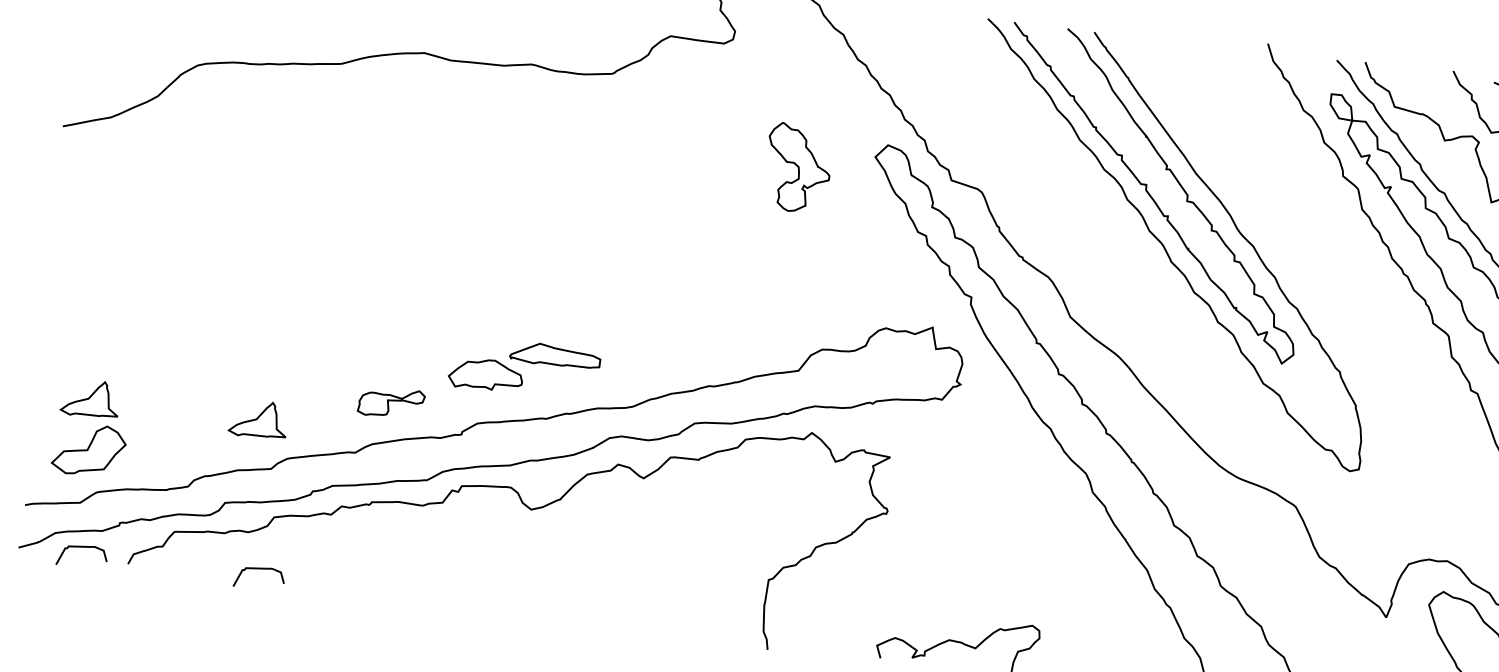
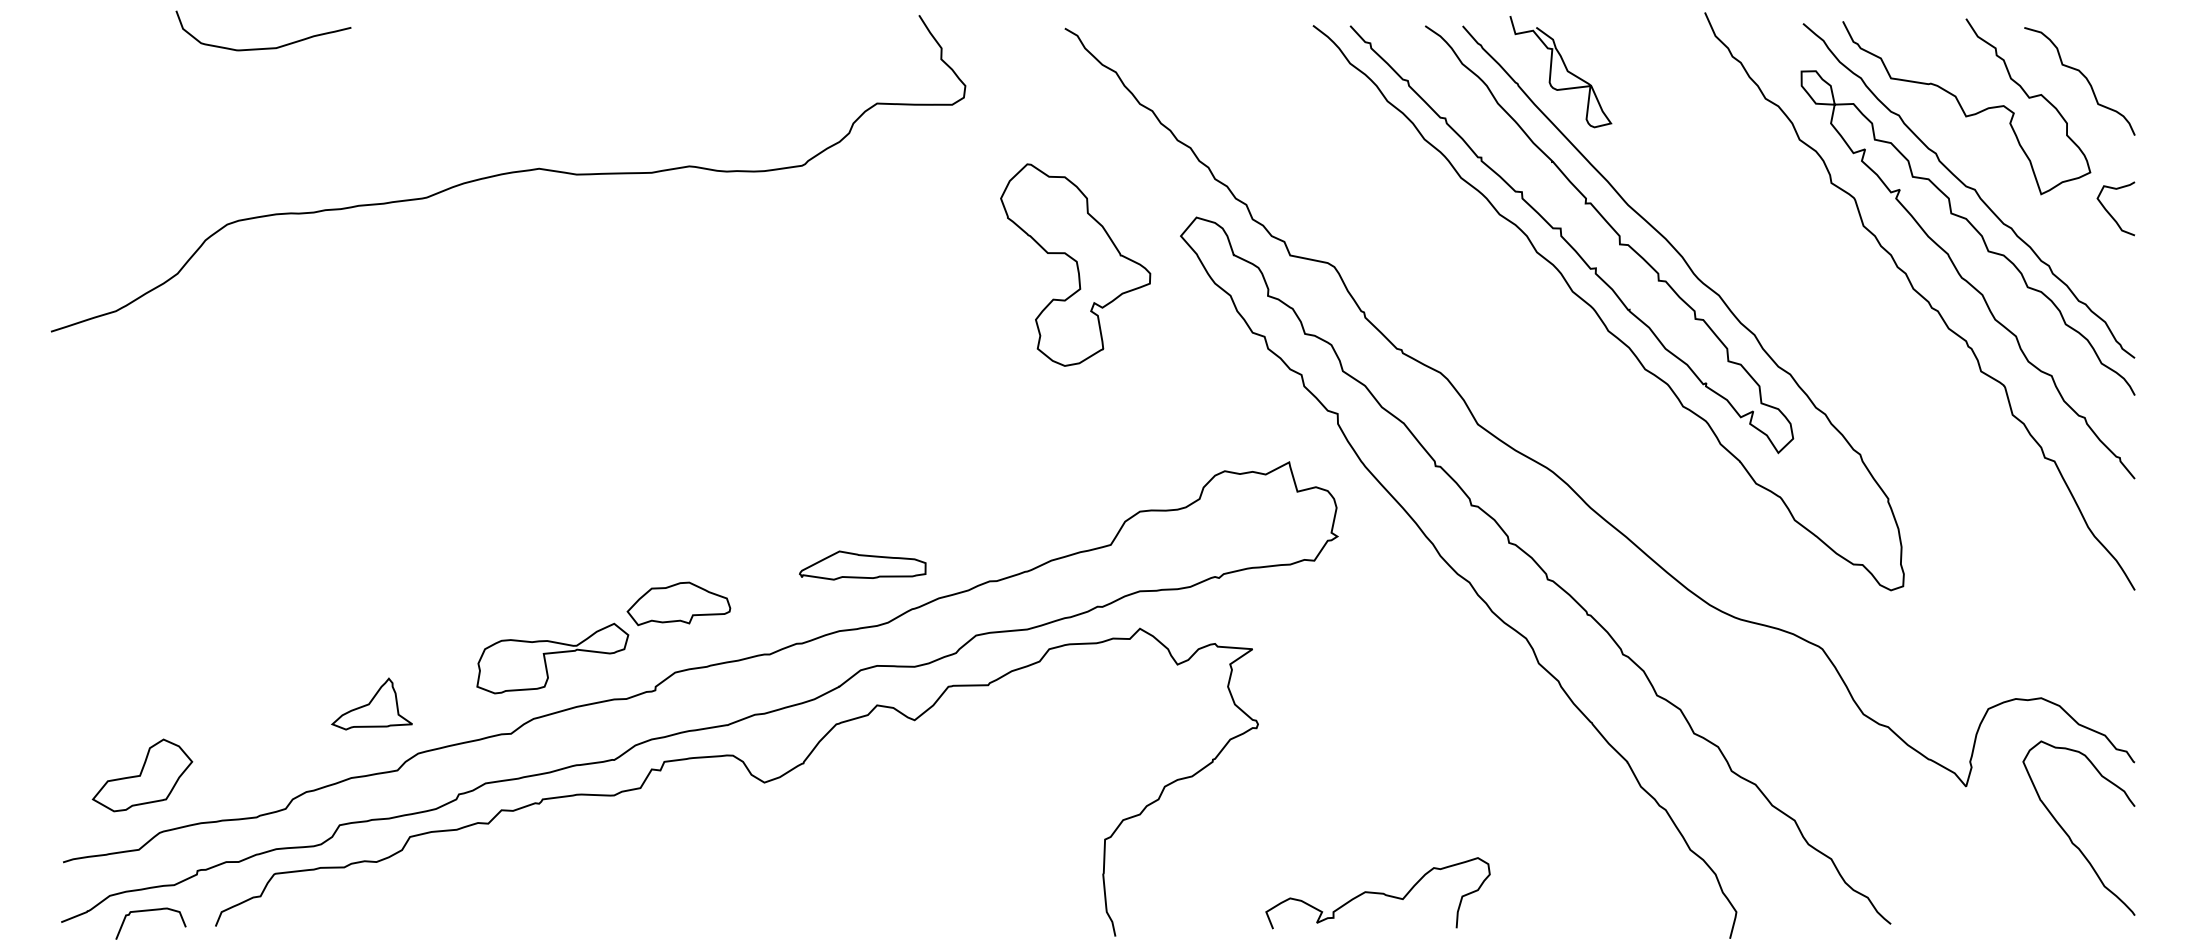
curve: (1163, 72) -> (1565, 69), added
part: (797, 168) -> (1075, 264), size x1.67
part: (555, 355) -> (862, 565), moved
part: (90, 398) -> (135, 703), removed
part: (391, 402) -> (552, 658), size x1.67
curve: (260, 569) -> (399, 911), removed

